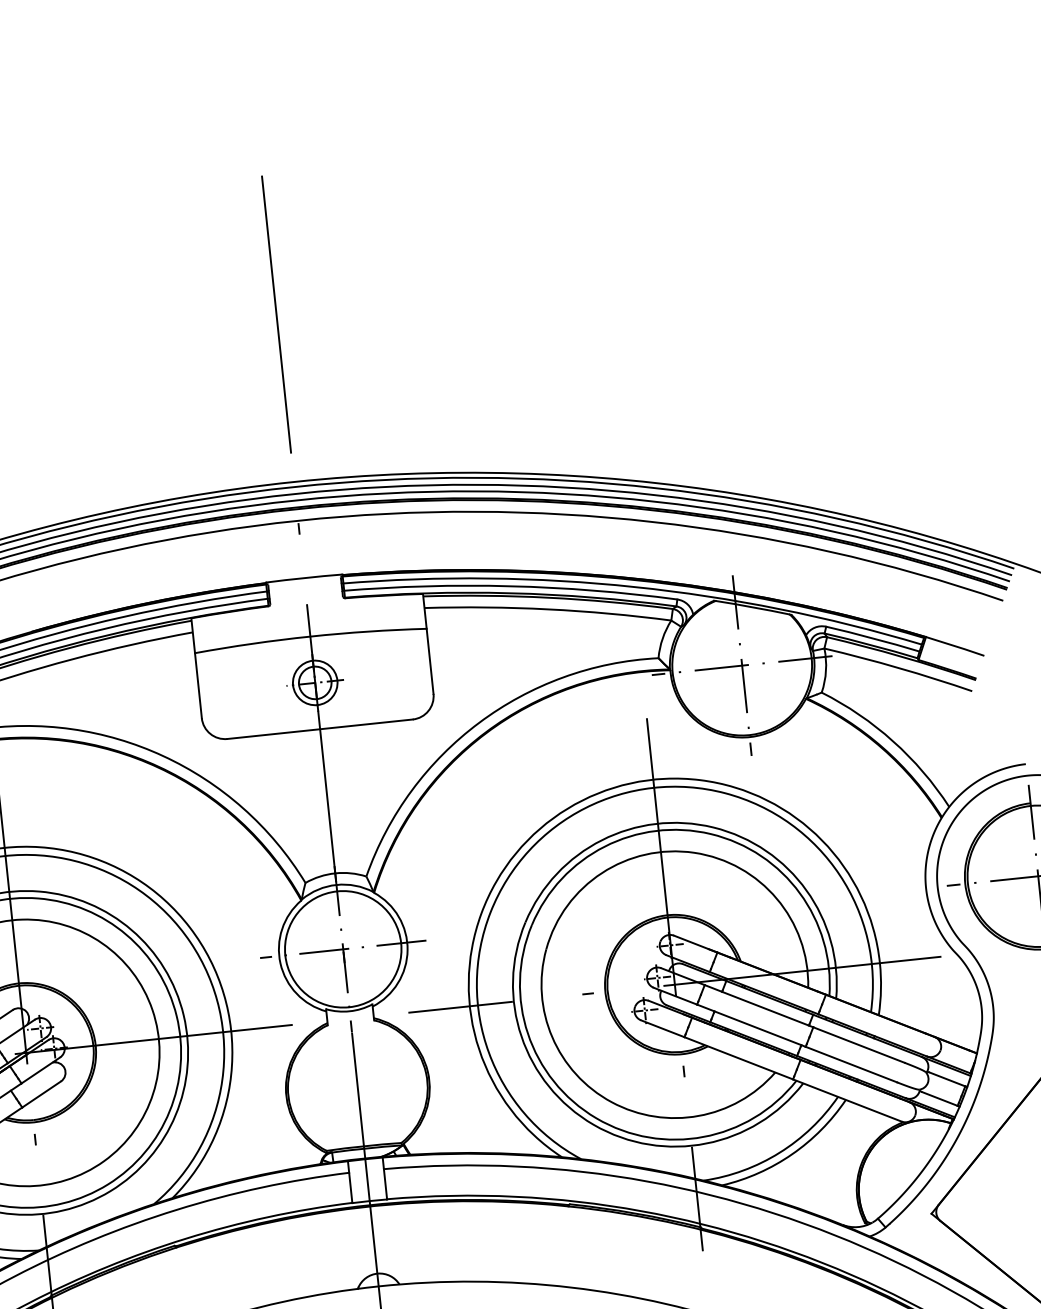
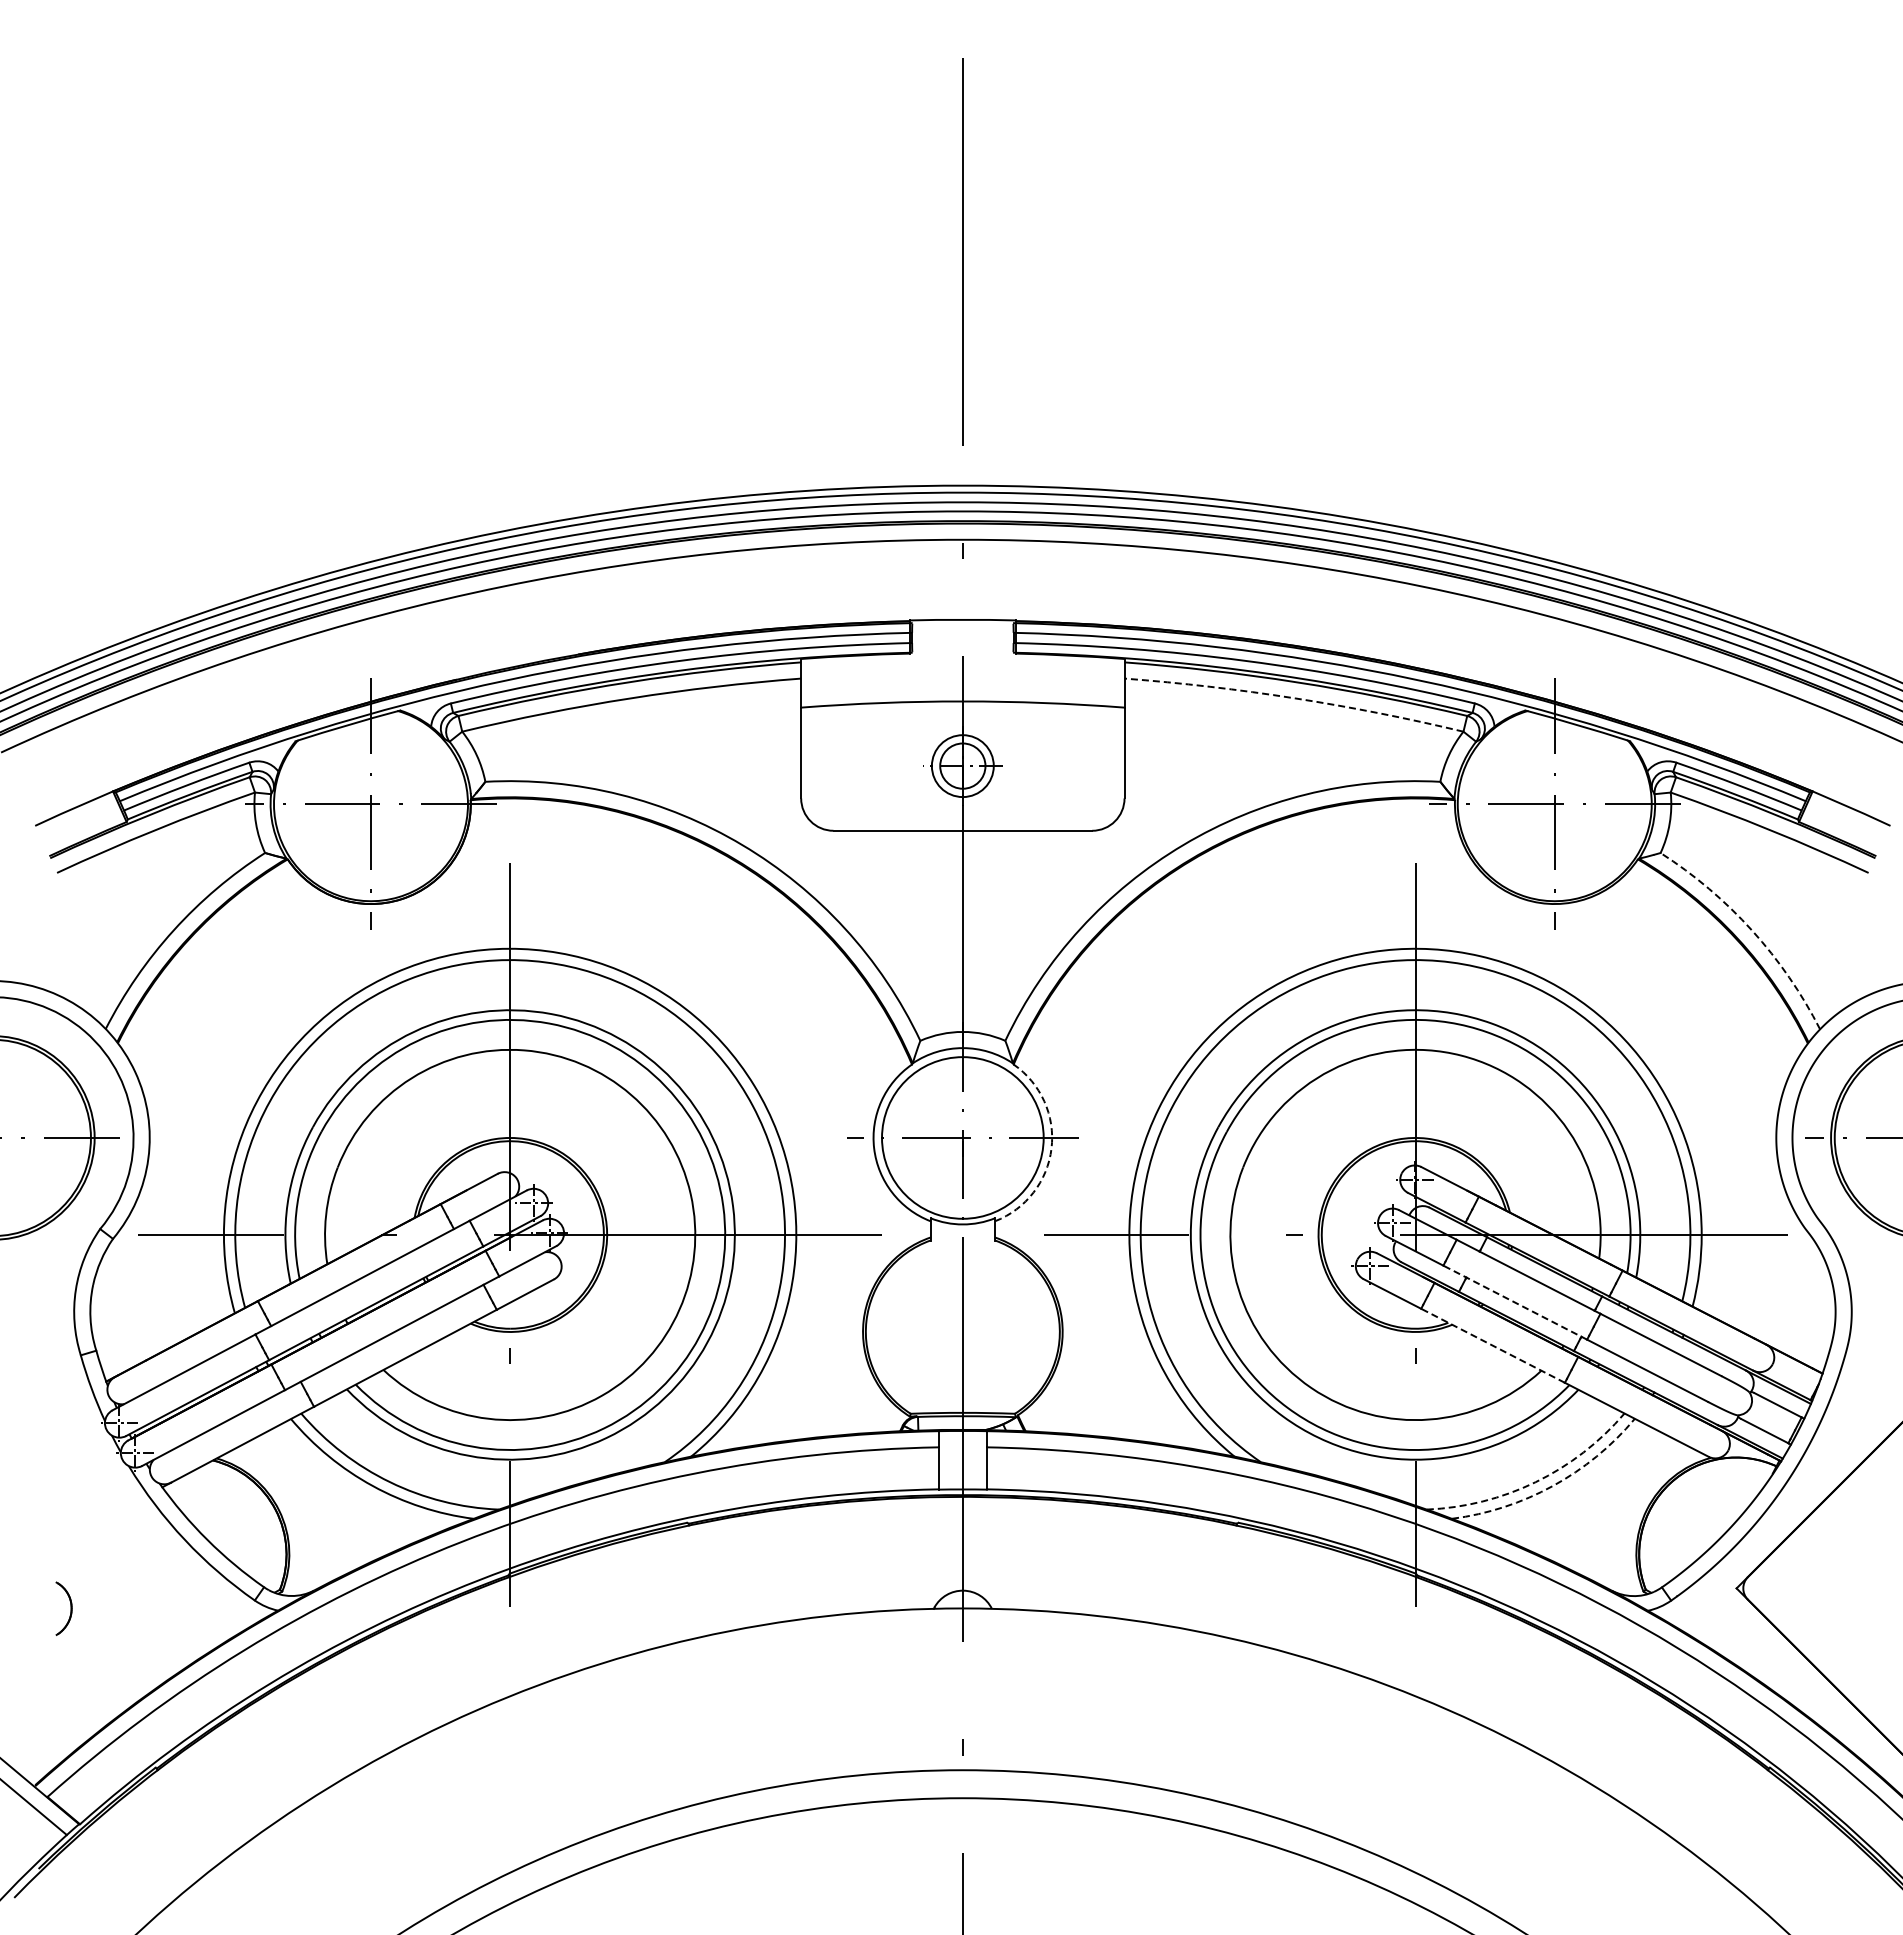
arc: (548, 609) -> (1295, 698), solid -> dashed
arc: (893, 741) -> (1752, 930), solid -> dashed
arc: (407, 950) -> (1051, 1148), solid -> dashed
line: (751, 1025) -> (1515, 1302), solid -> dashed
line: (739, 1058) -> (1493, 1345), solid -> dashed
arc: (779, 1153) -> (1535, 1482), solid -> dashed
arc: (791, 1154) -> (1552, 1486), solid -> dashed

